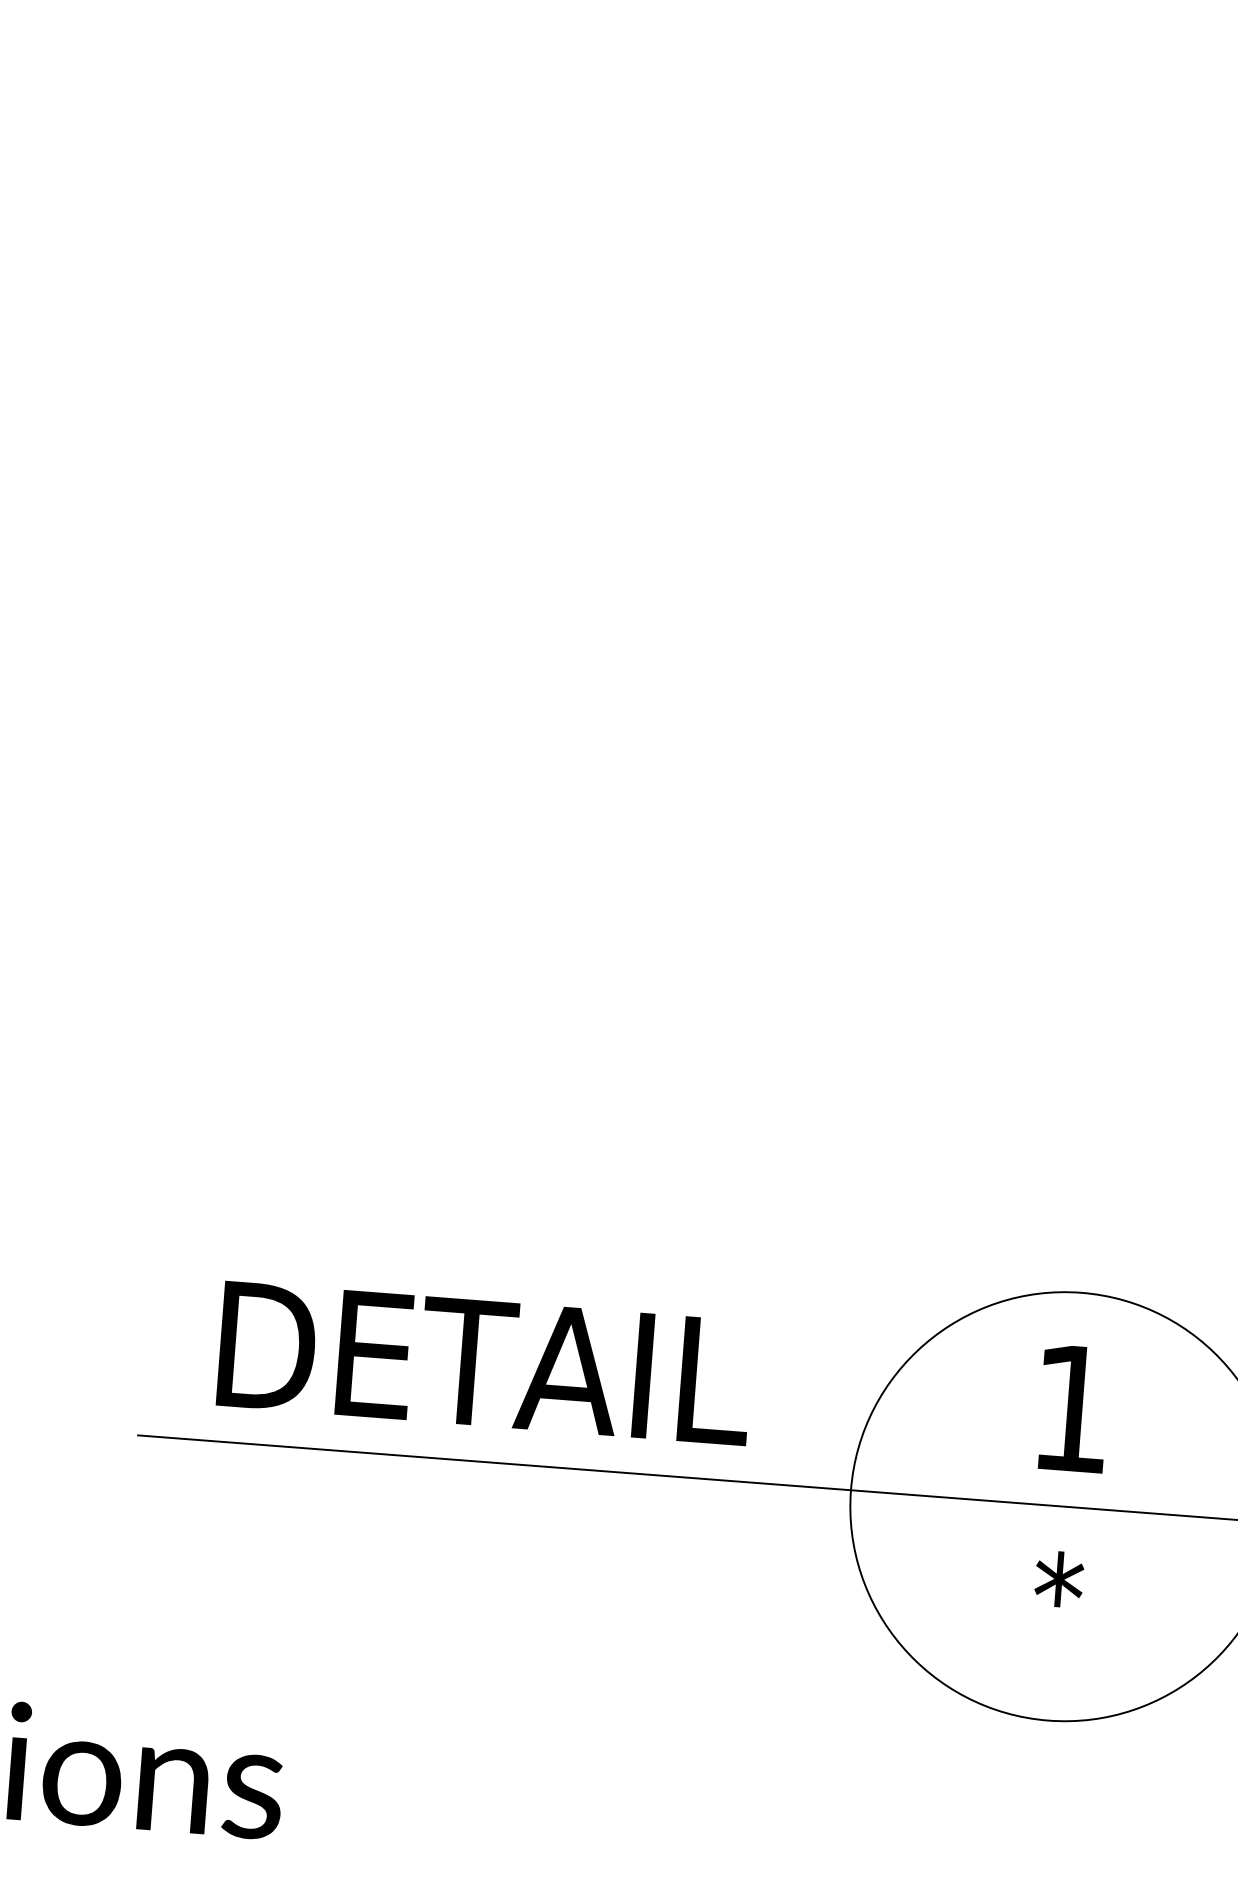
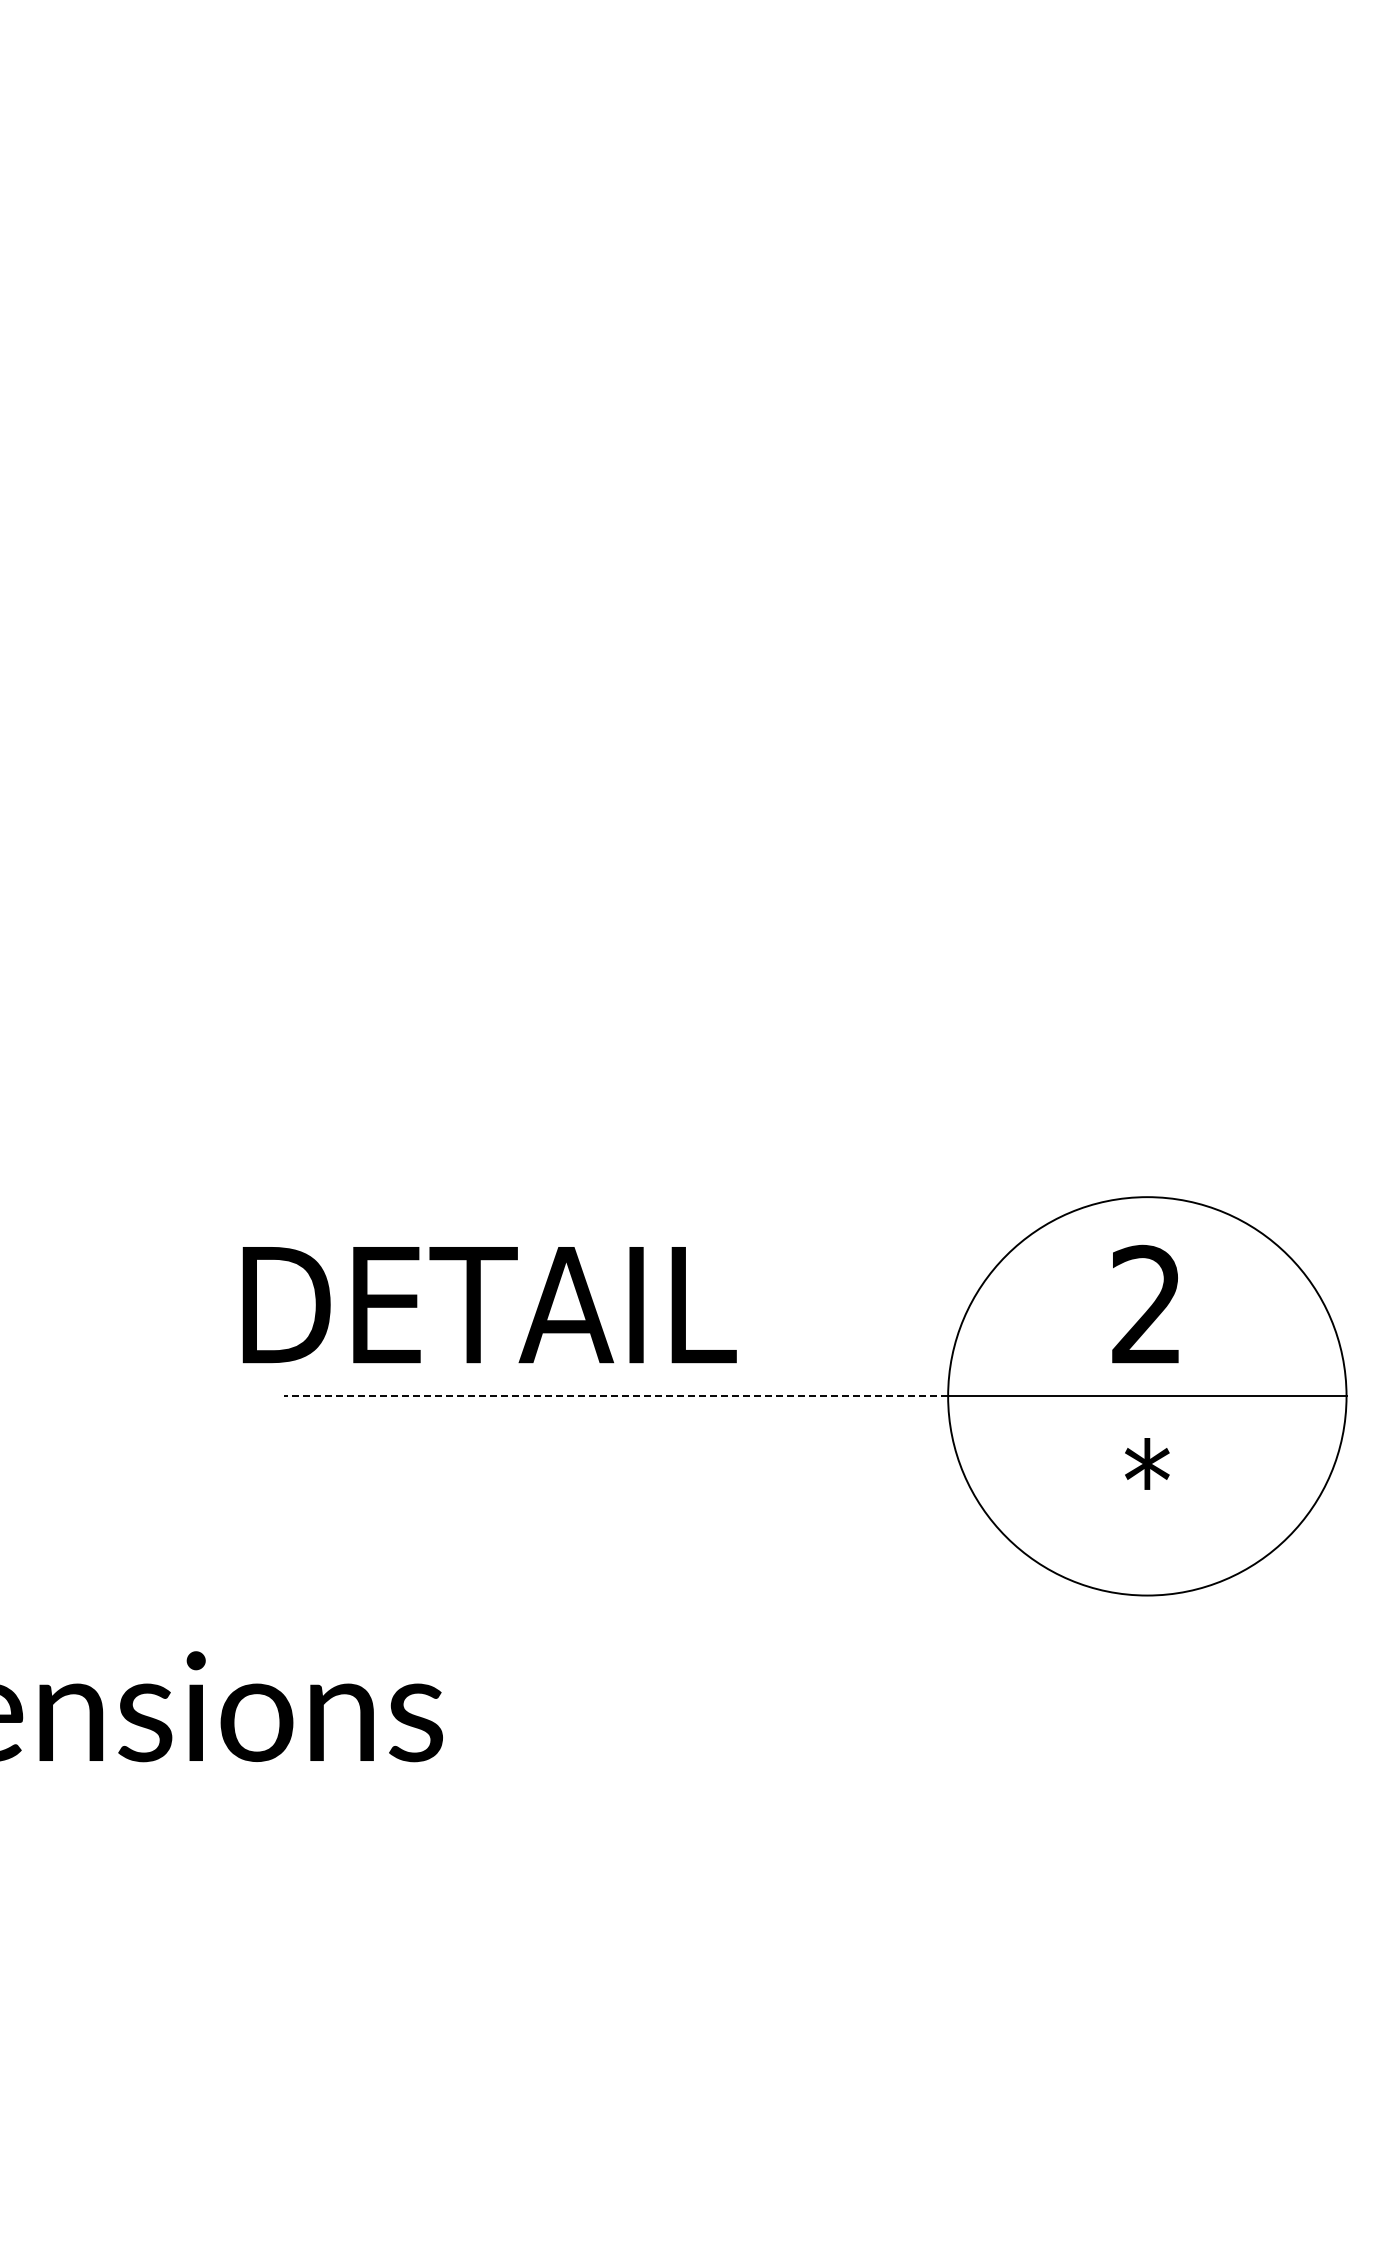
text: (485, 1363) -> (489, 1305), moved
text: (1070, 1406) -> (1145, 1303), 1 -> 2
line: (493, 1462) -> (615, 1396), solid -> dashed

